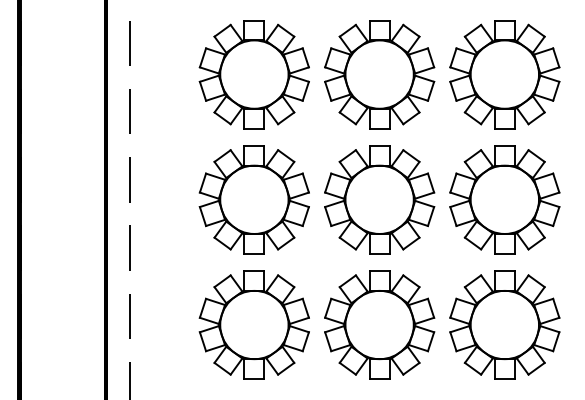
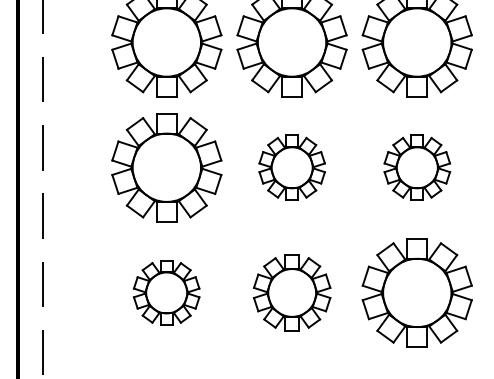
part: (379, 199) -> (291, 167), size x0.6
part: (504, 199) -> (416, 167), size x0.6
part: (253, 324) -> (165, 292), size x0.6
part: (379, 324) -> (291, 292), size x0.7

